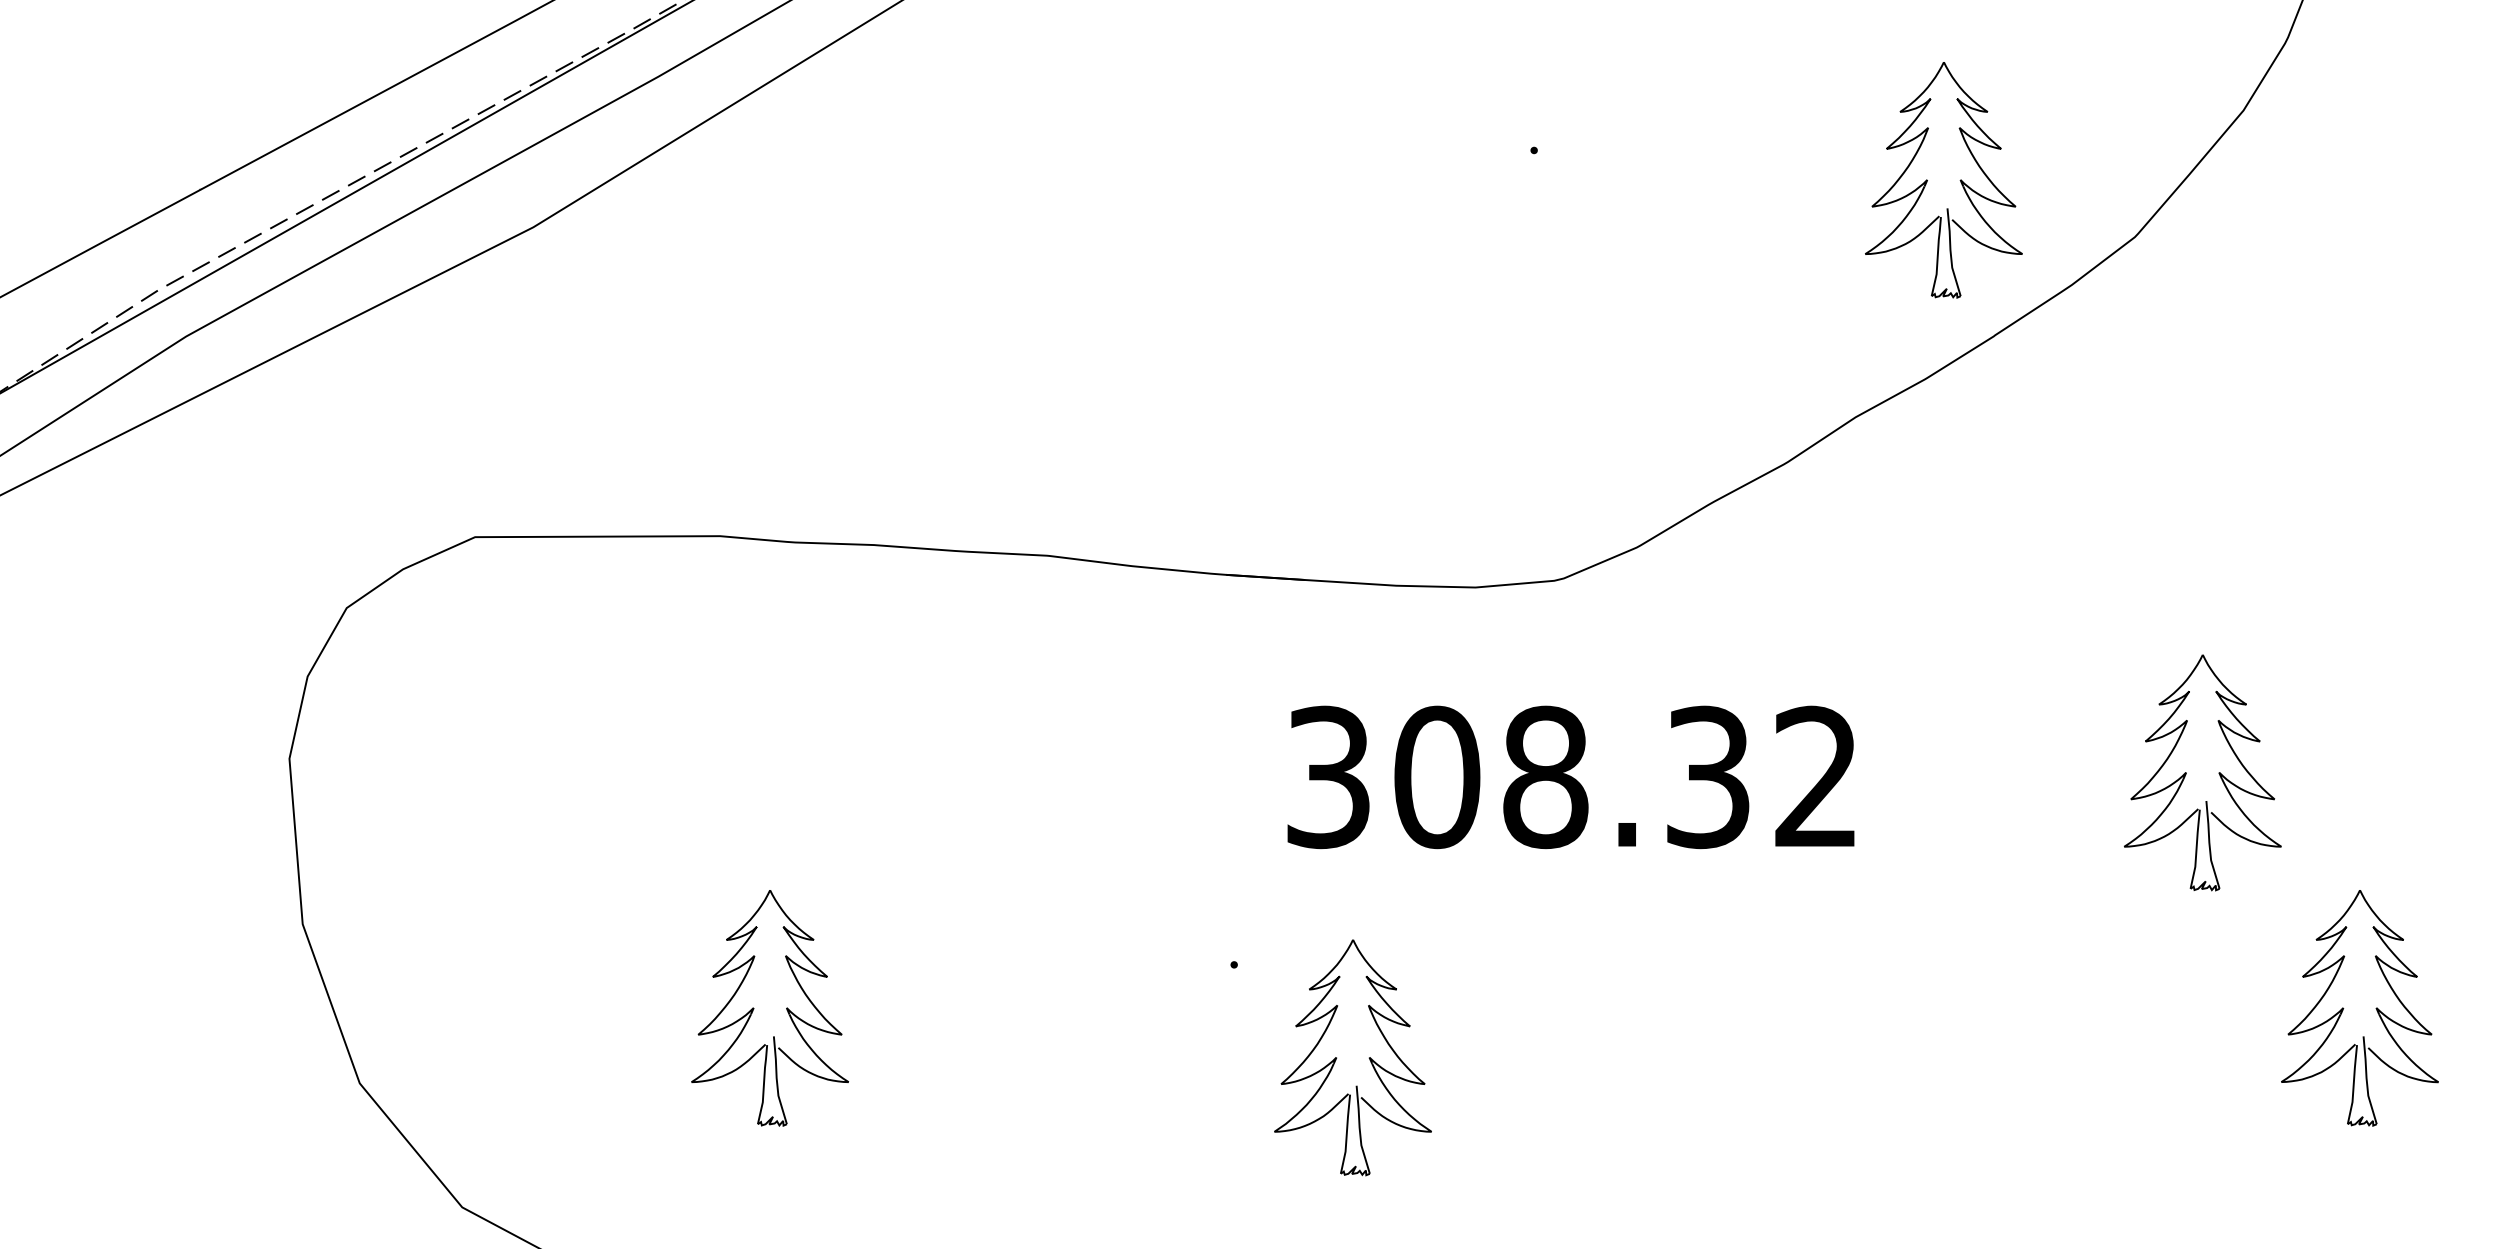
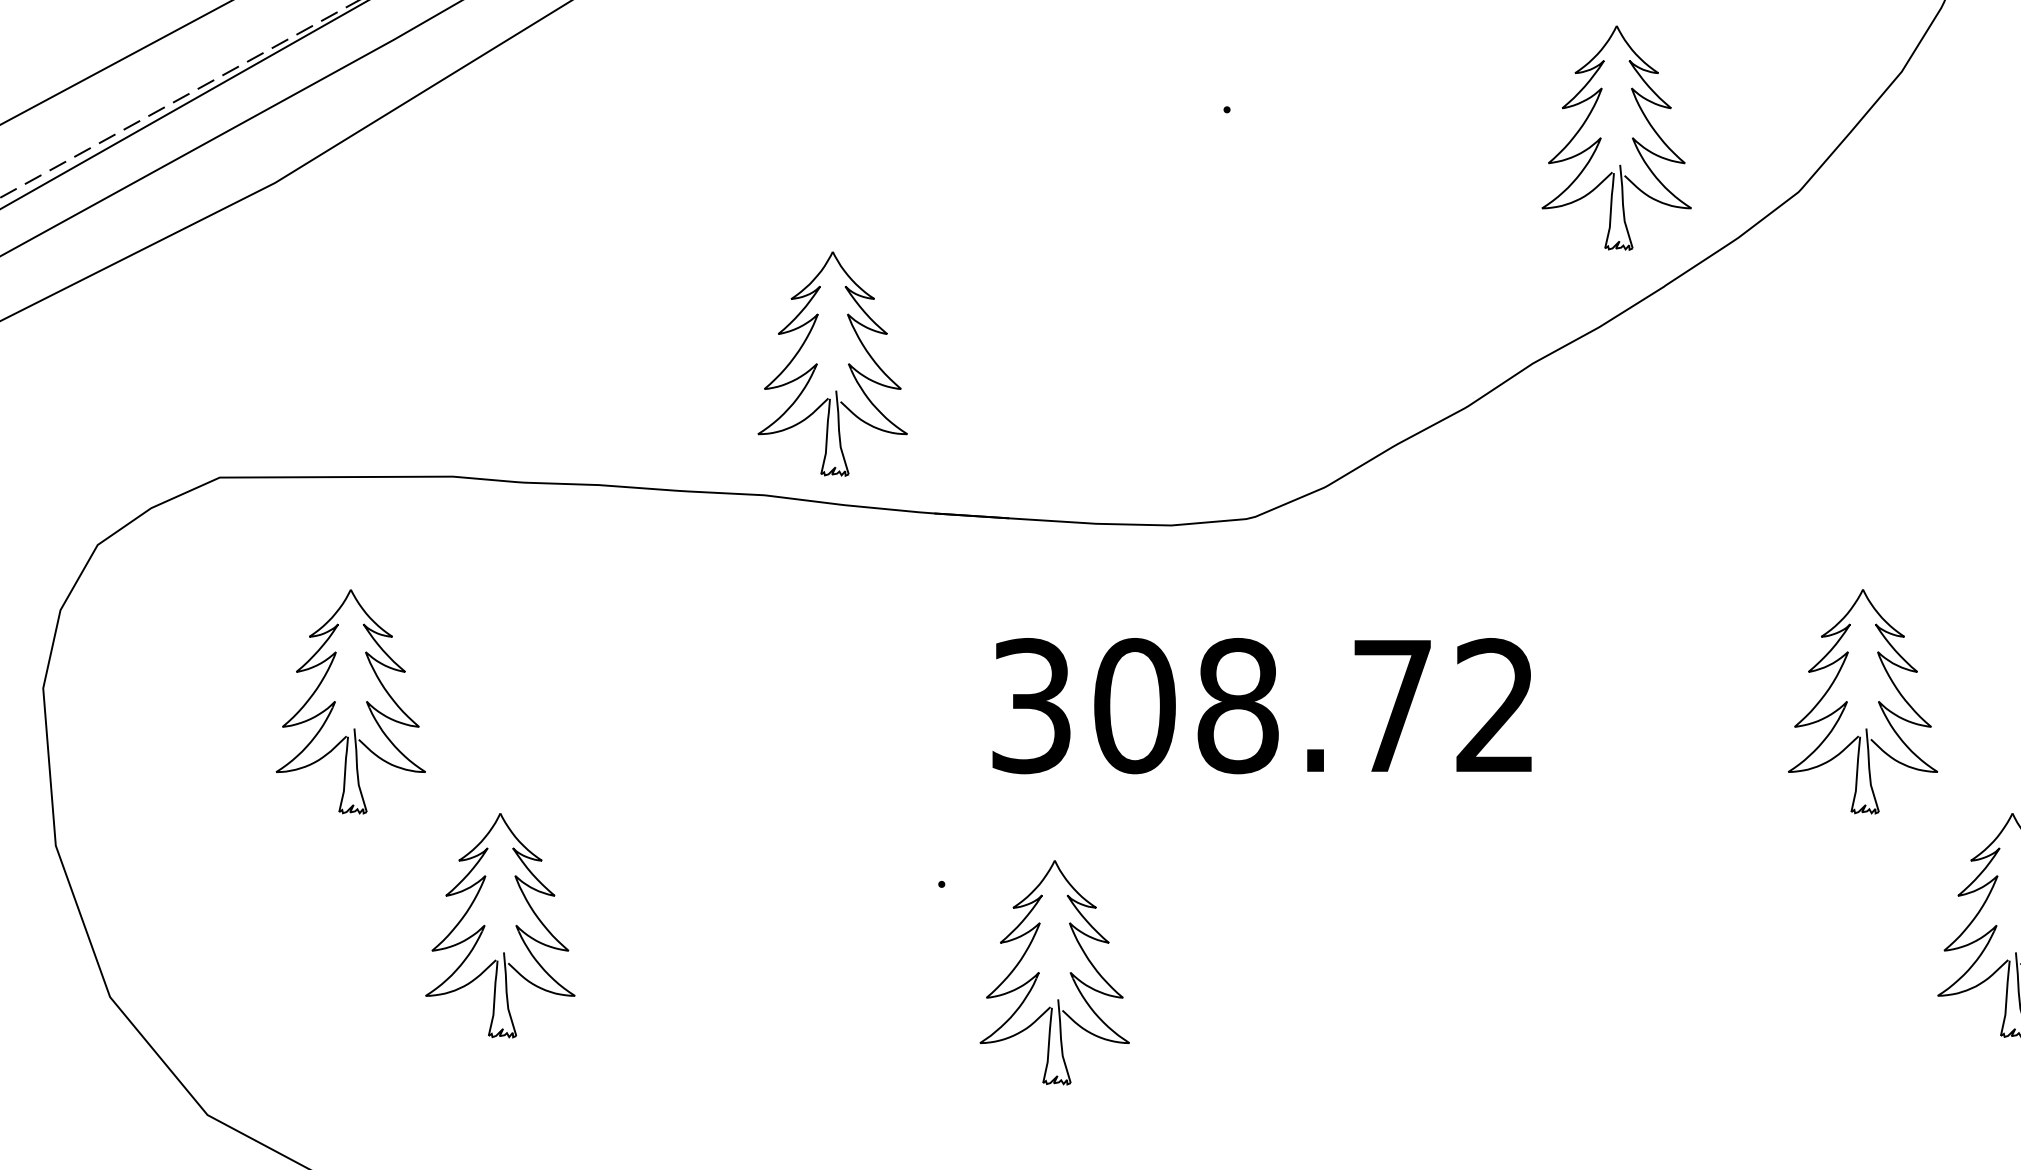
part: (1103, 417) -> (817, 363), added
part: (597, 773) -> (336, 702), added
text: (1708, 777) -> (1392, 706), 308.32 -> 308.72

